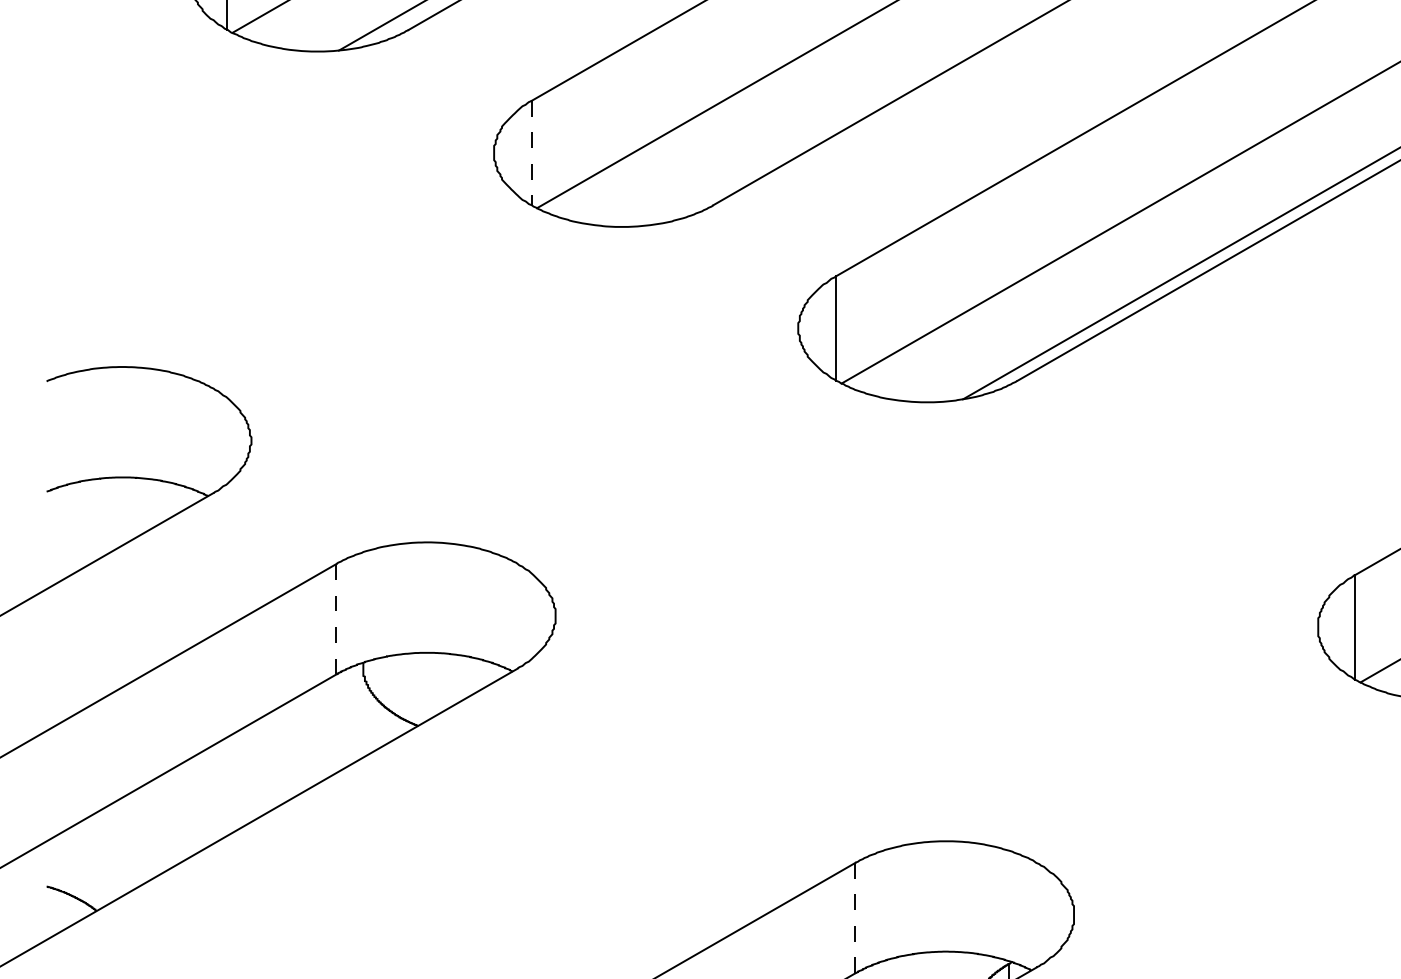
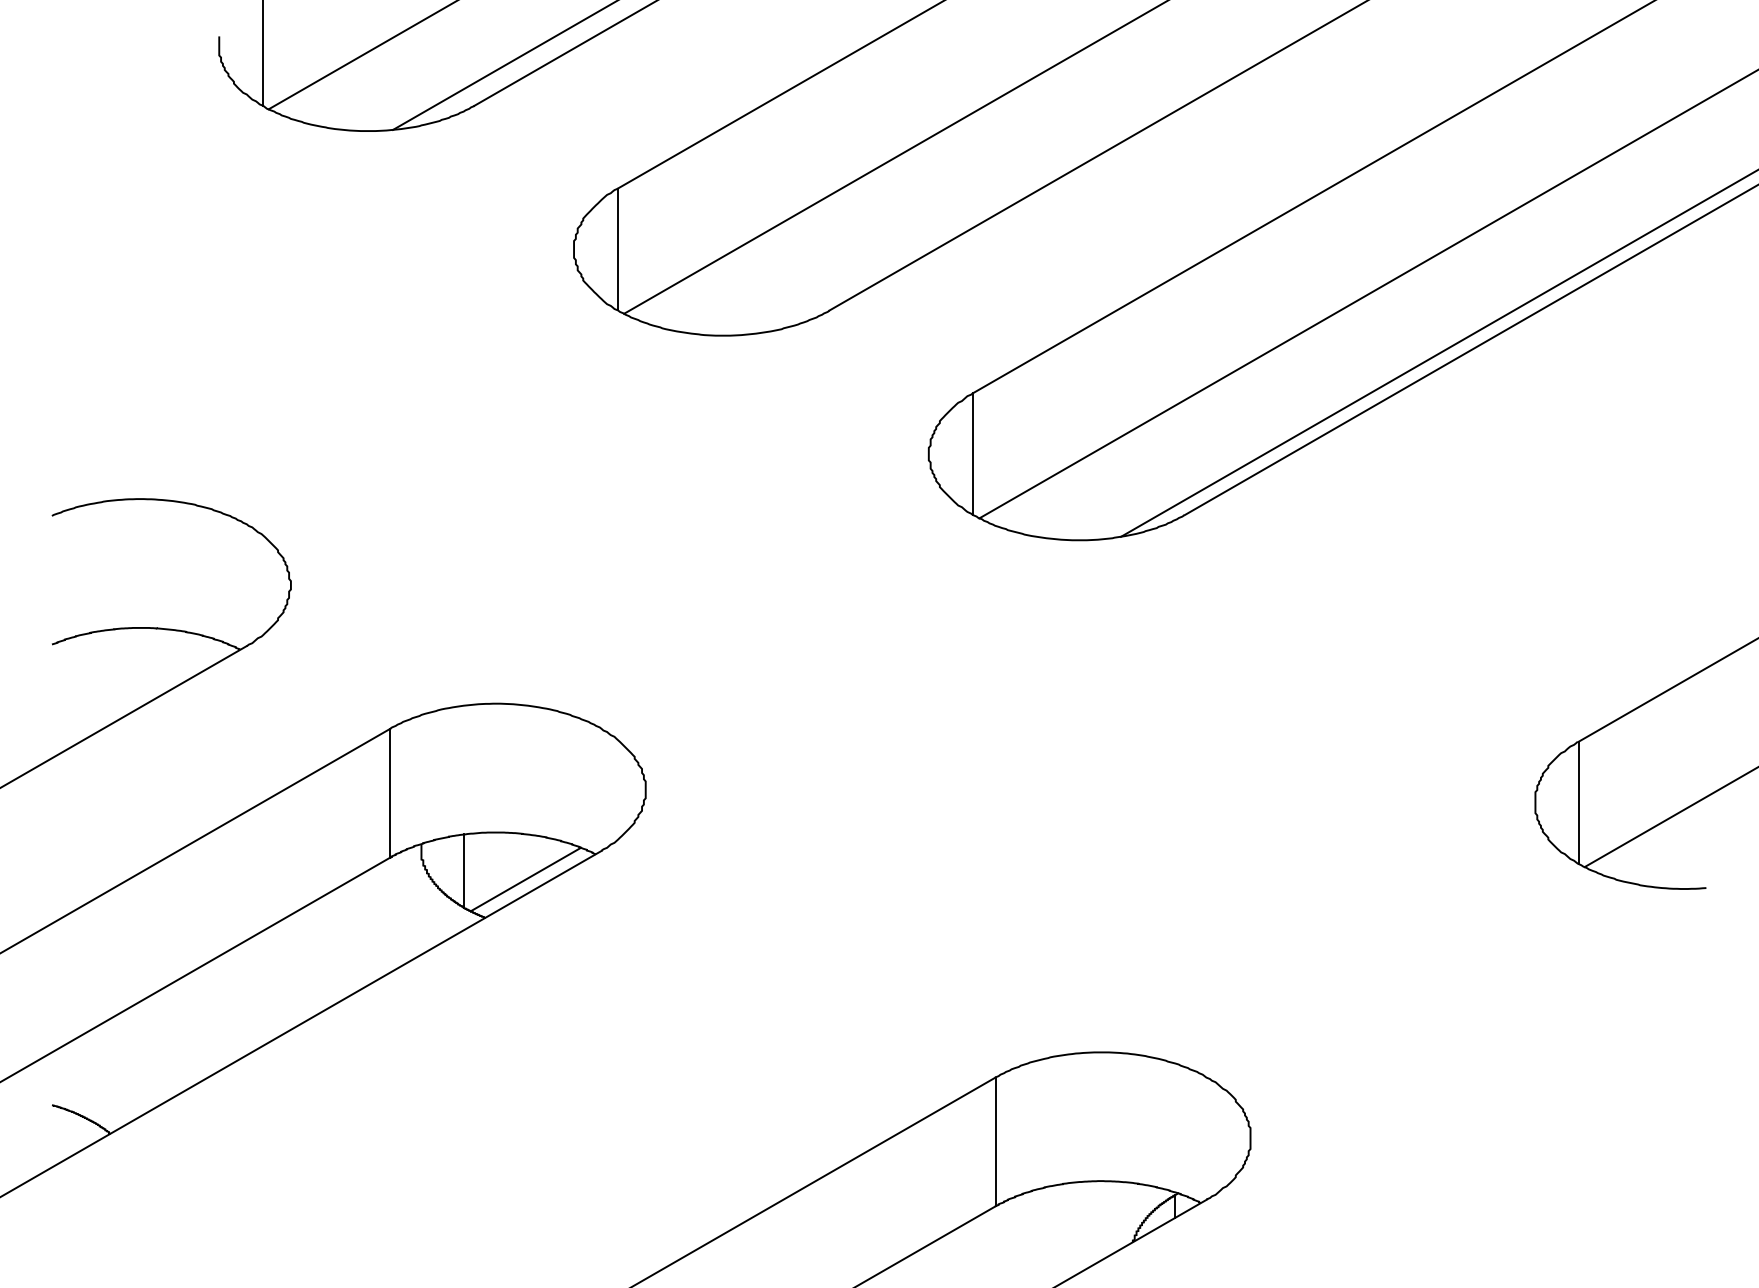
line: (531, 153) -> (617, 249), dashed -> solid
line: (336, 619) -> (390, 793), dashed -> solid
line: (400, 686) -> (464, 871), added
line: (452, 693) -> (525, 879), added
line: (855, 918) -> (995, 1142), dashed -> solid

